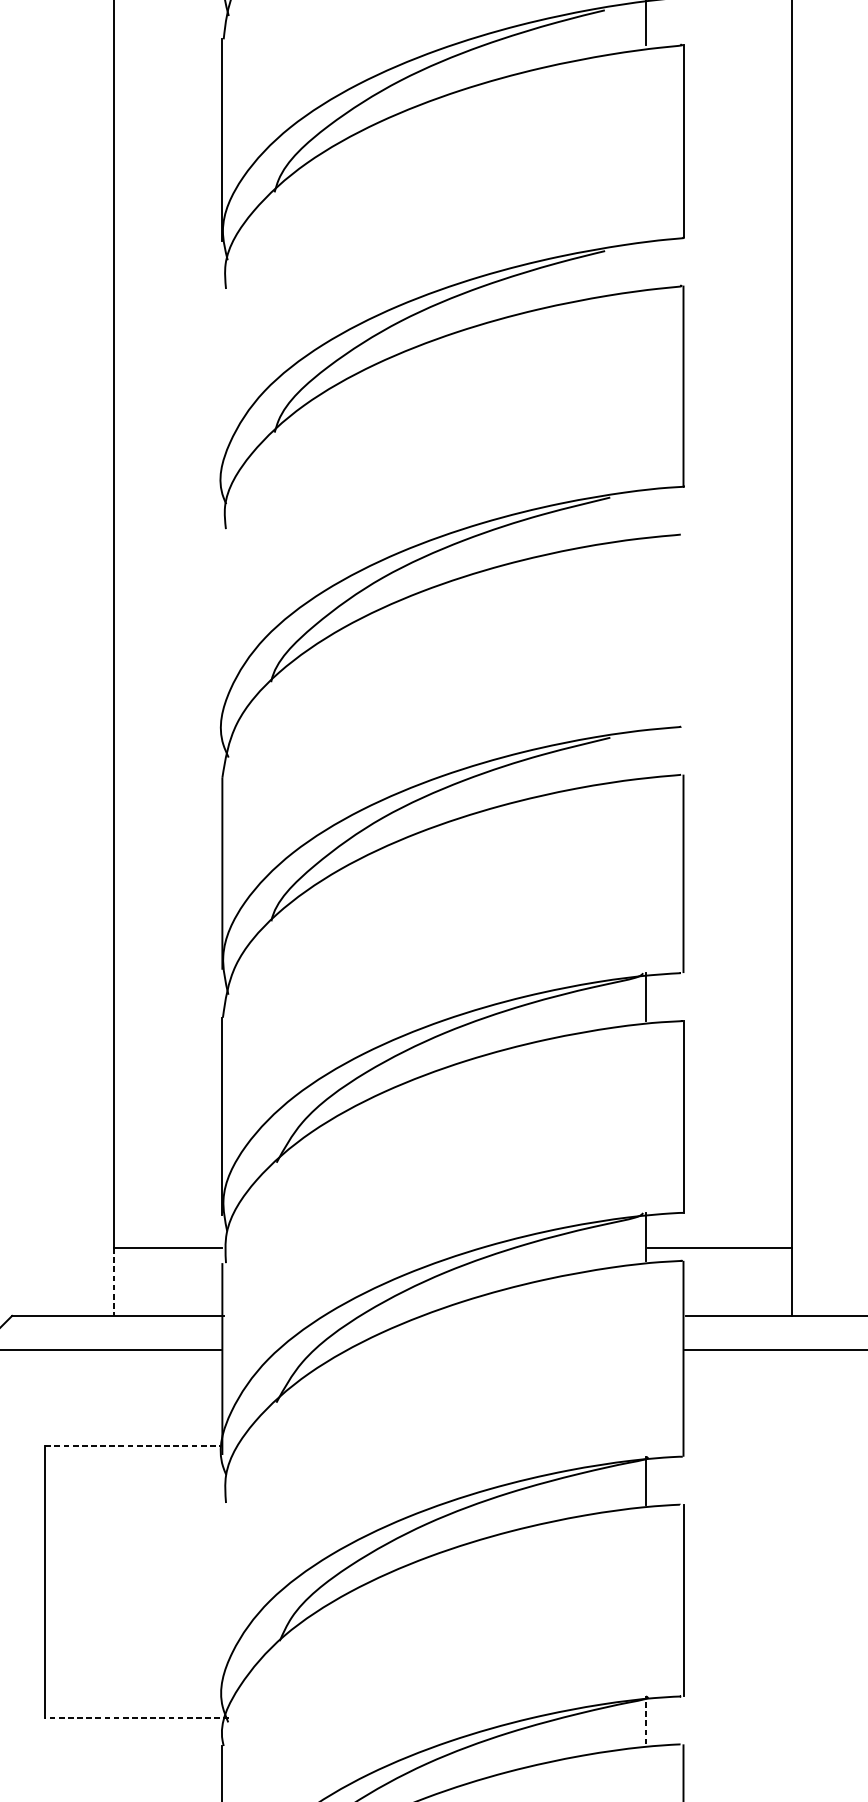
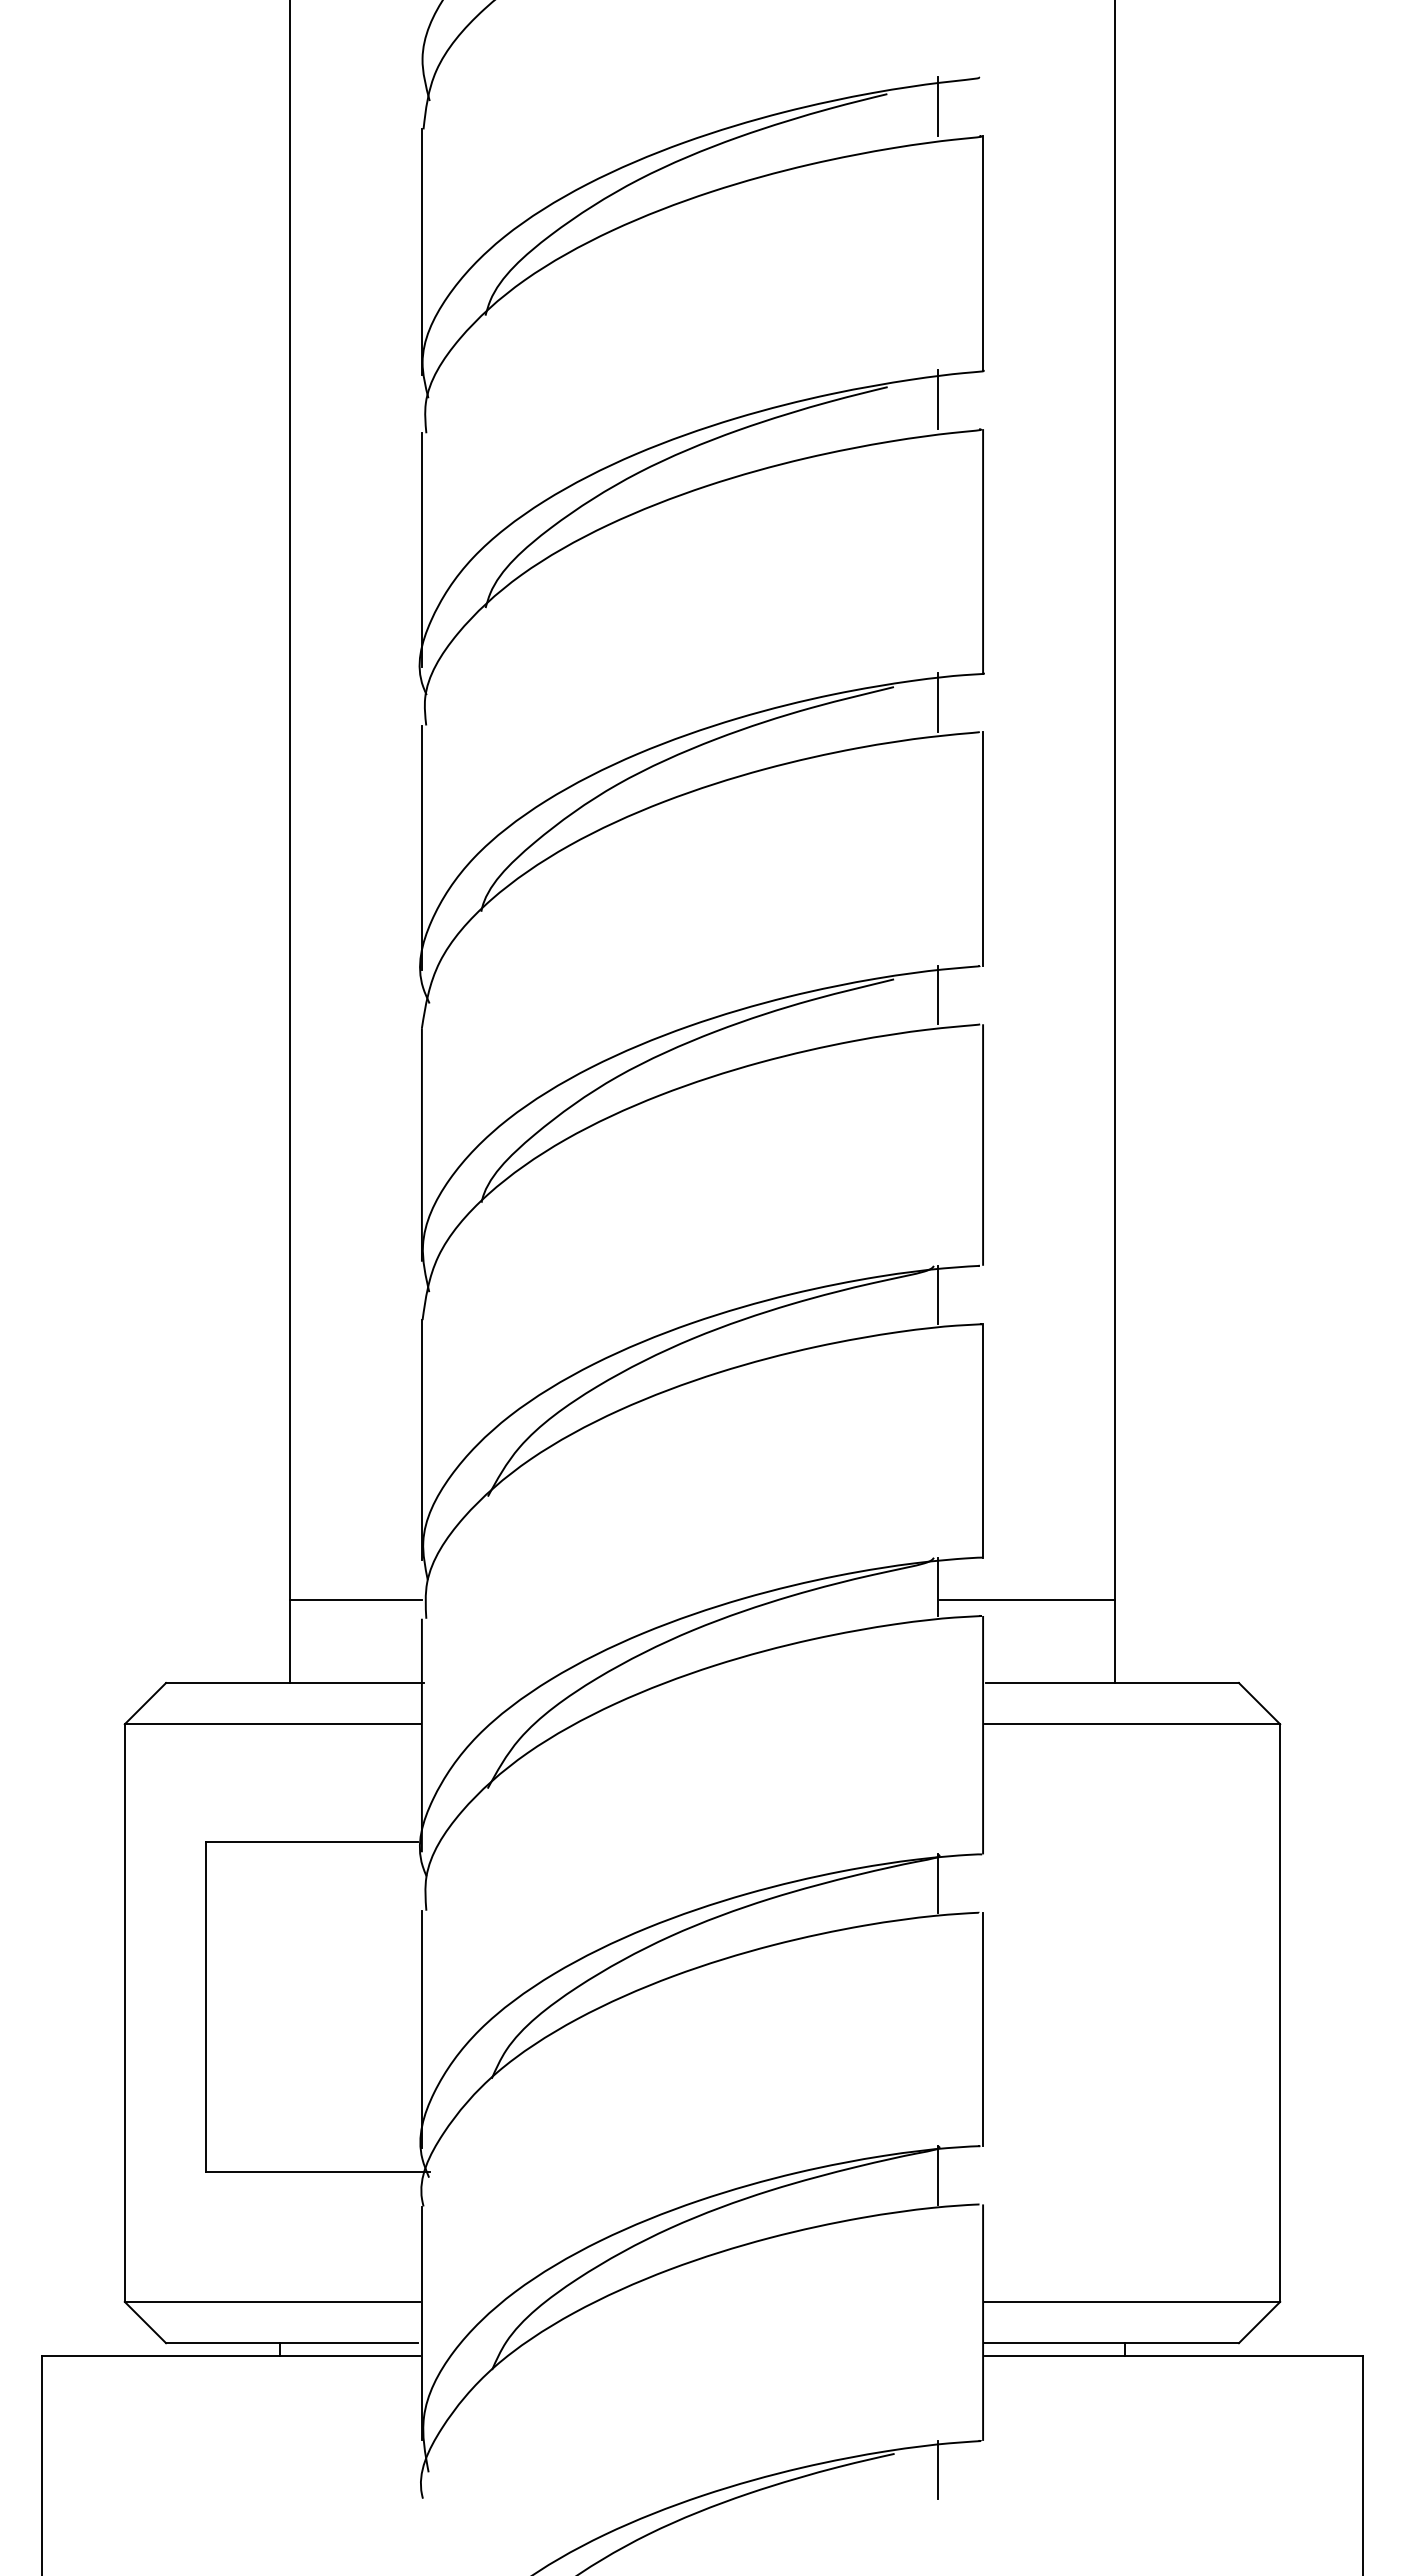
line: (646, 261) -> (937, 399), added
line: (222, 385) -> (421, 550), added
line: (646, 510) -> (937, 702), added
line: (222, 629) -> (421, 847), added
line: (683, 630) -> (983, 848), added
line: (646, 750) -> (937, 994), added
line: (113, 1282) -> (289, 1642), dashed -> solid
line: (132, 1446) -> (312, 1841), dashed -> solid
line: (222, 1600) -> (421, 2029), added
line: (137, 1717) -> (318, 2171), dashed -> solid
line: (646, 1719) -> (937, 2174), dashed -> solid

